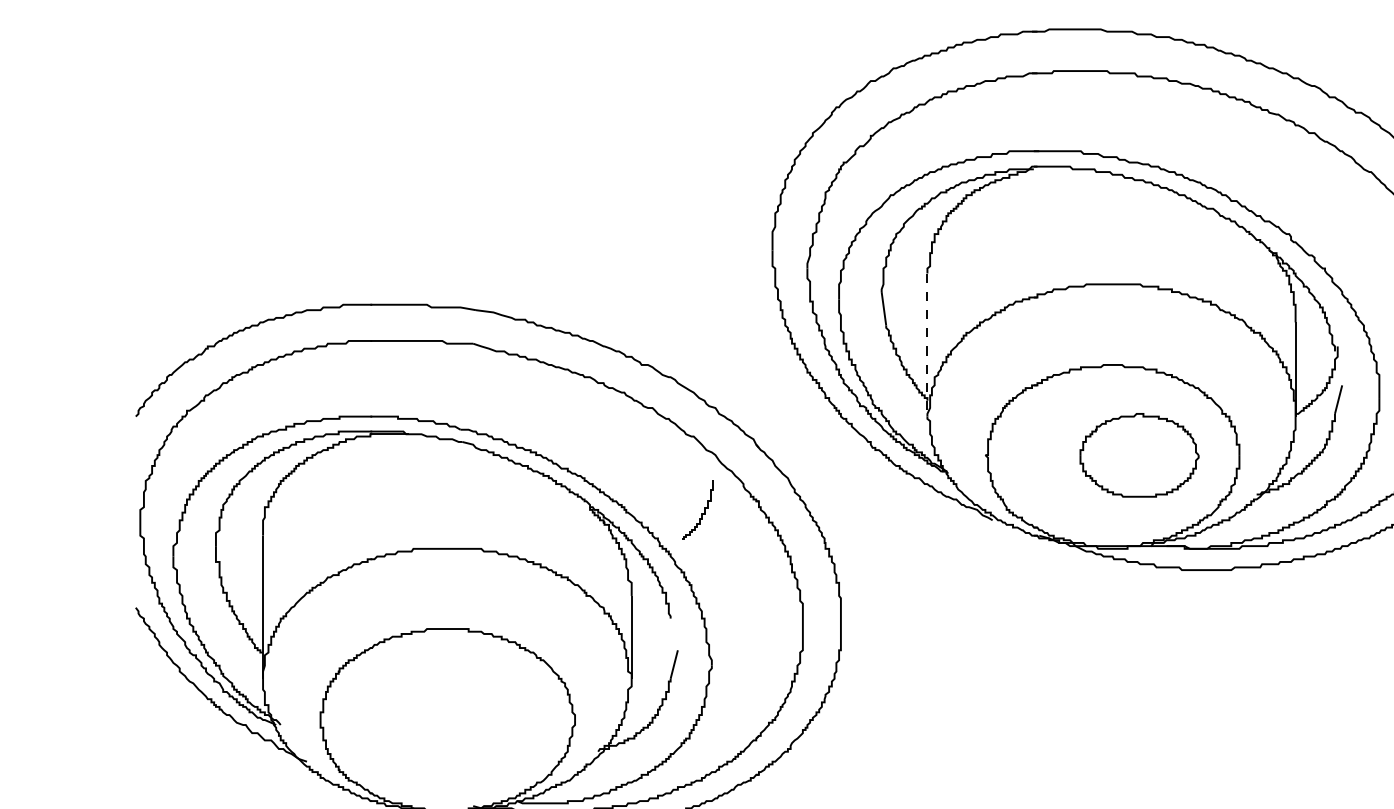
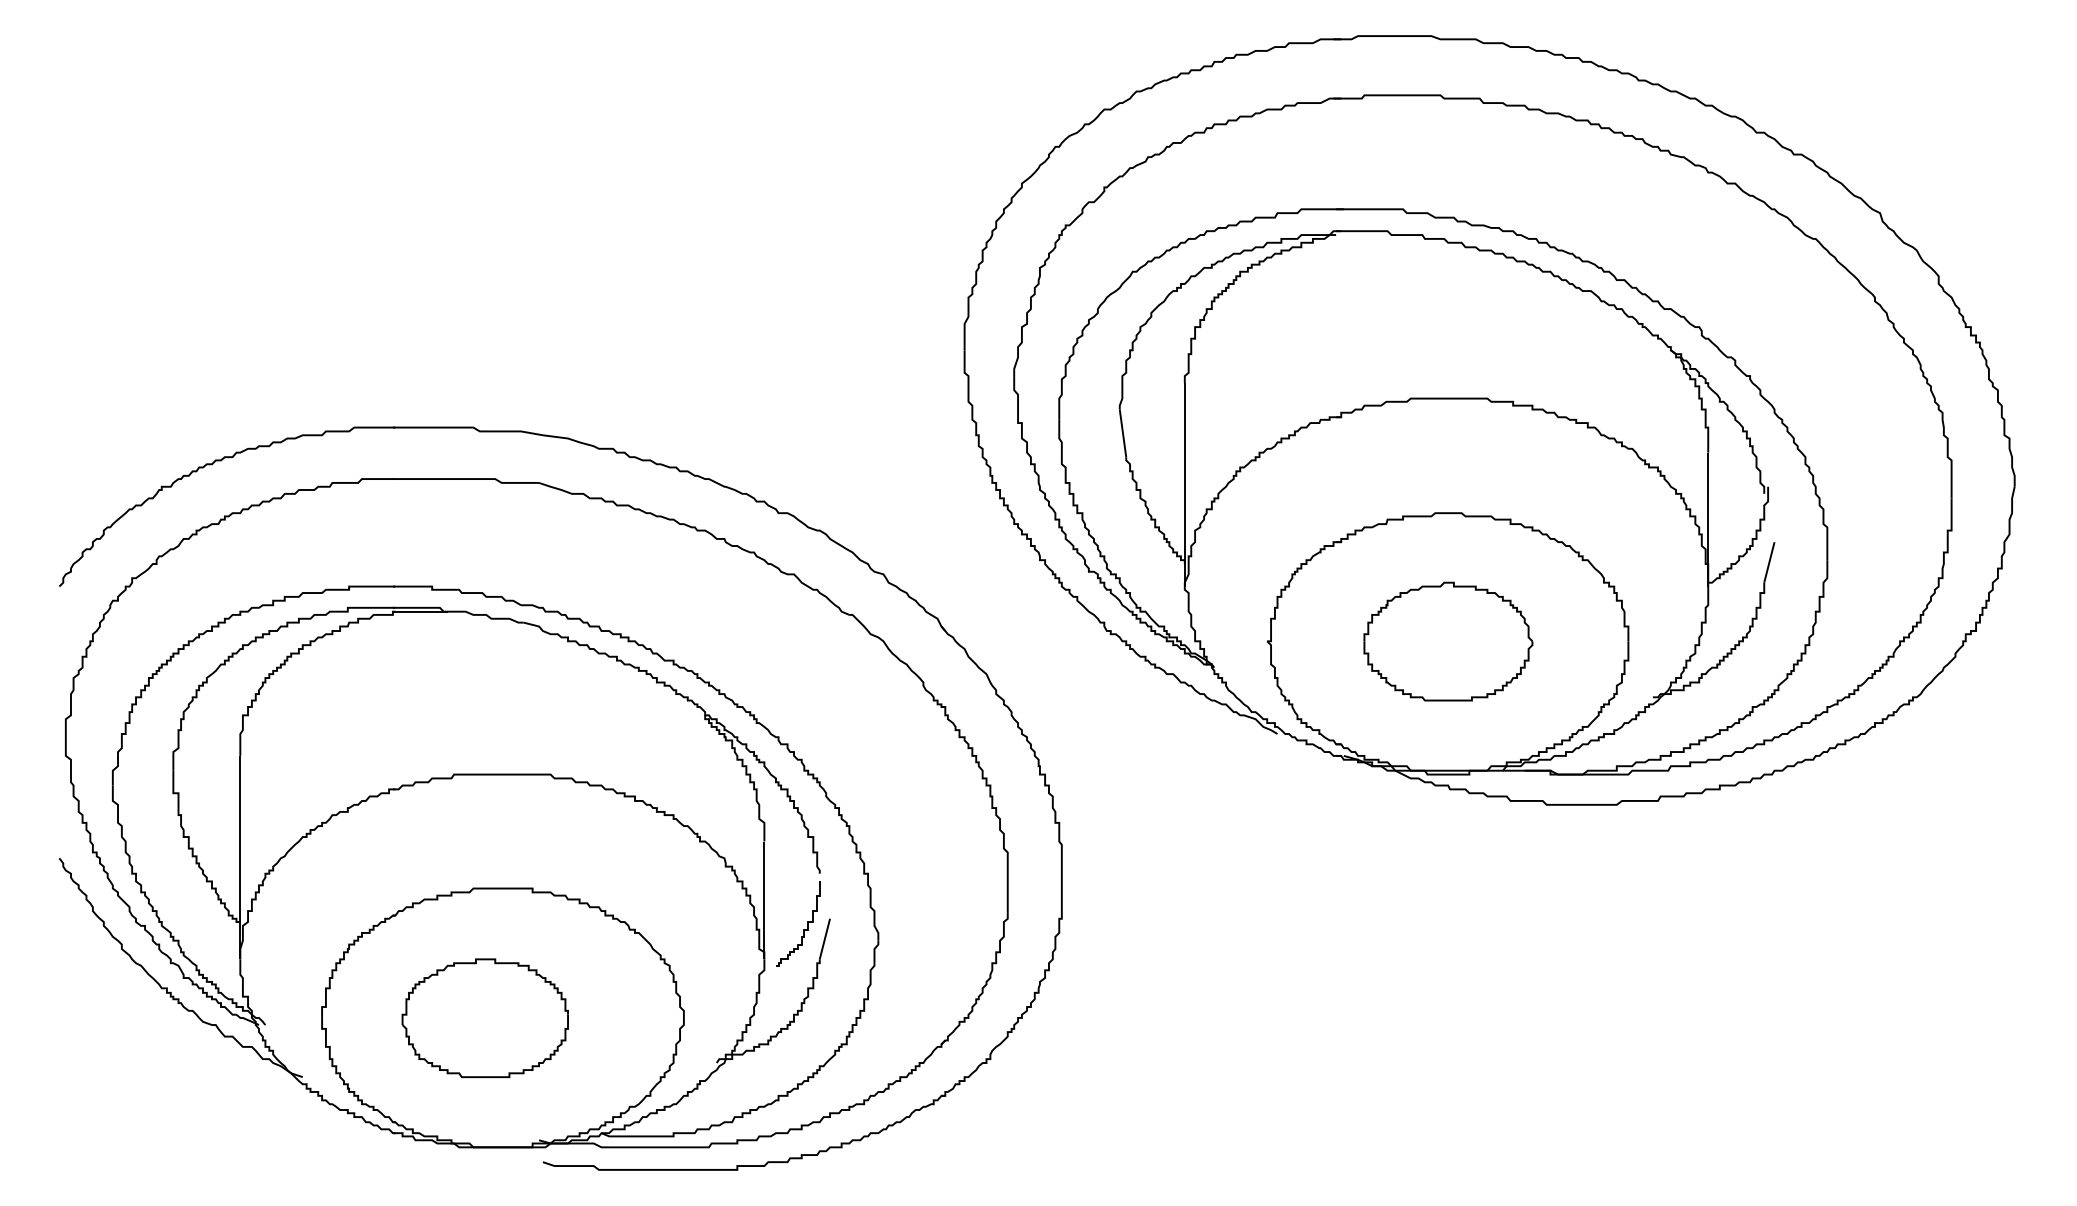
line: (927, 344) -> (1184, 484), dashed -> solid
part: (1139, 455) -> (1448, 641), moved
curve: (701, 513) -> (803, 929), moved
part: (434, 720) -> (484, 1018), added

